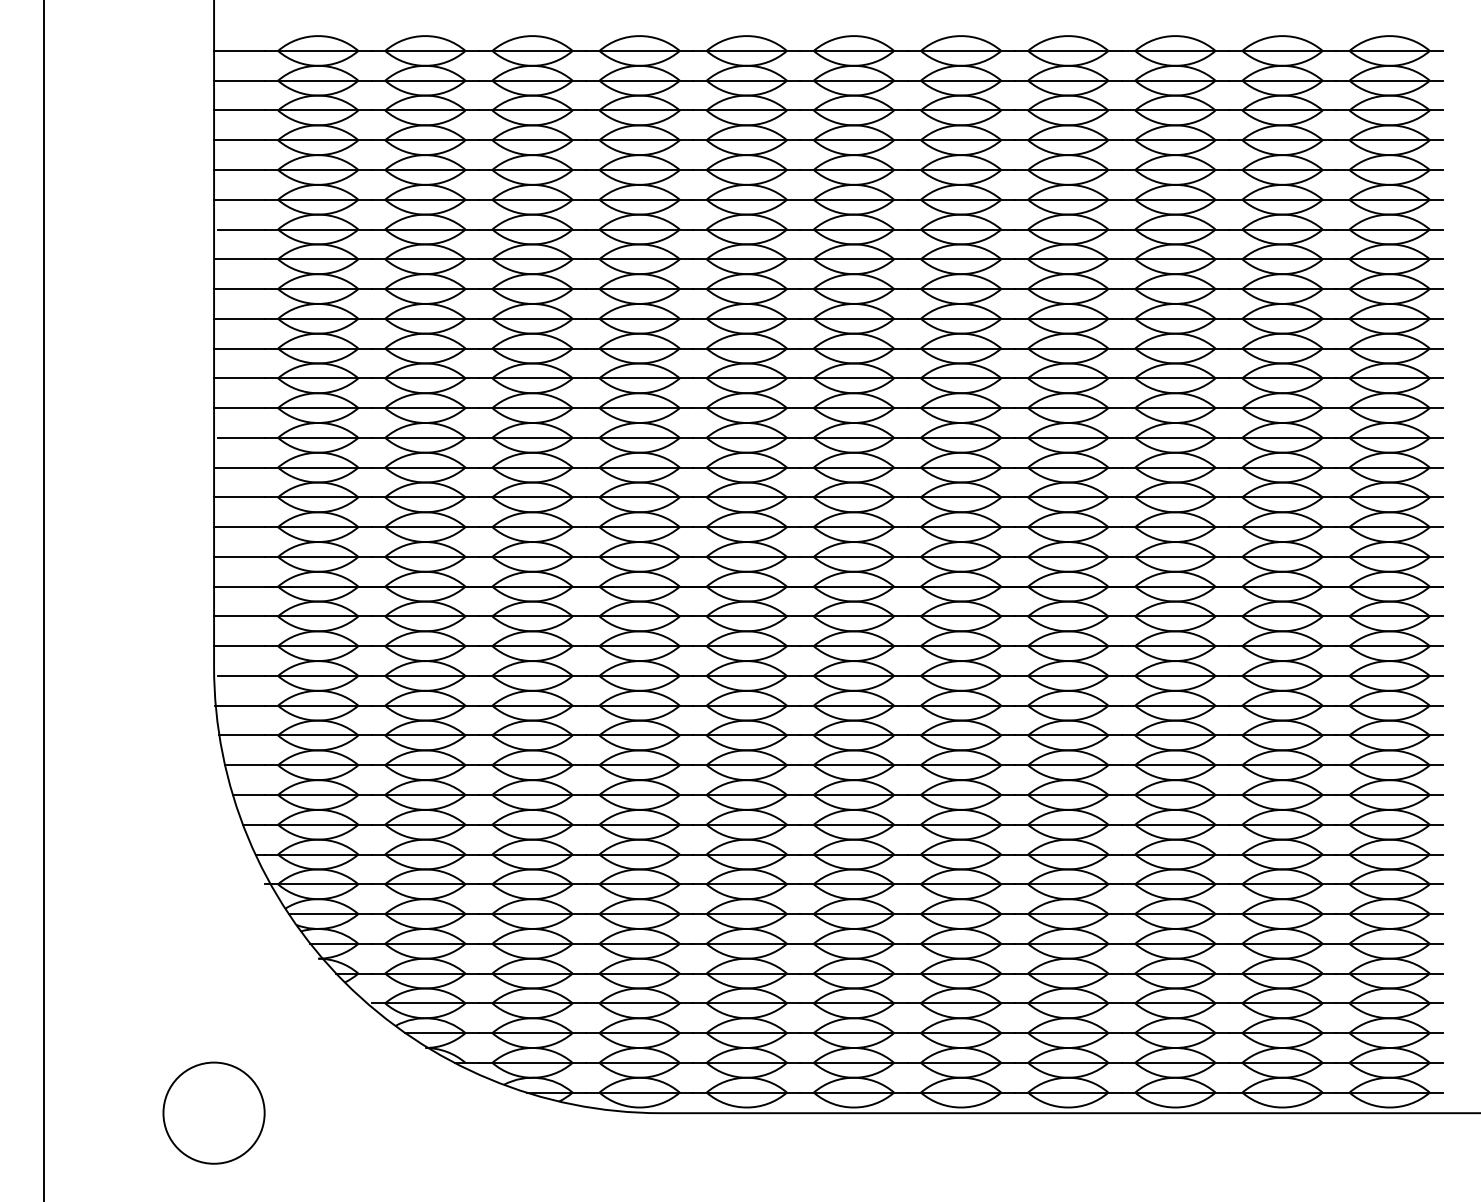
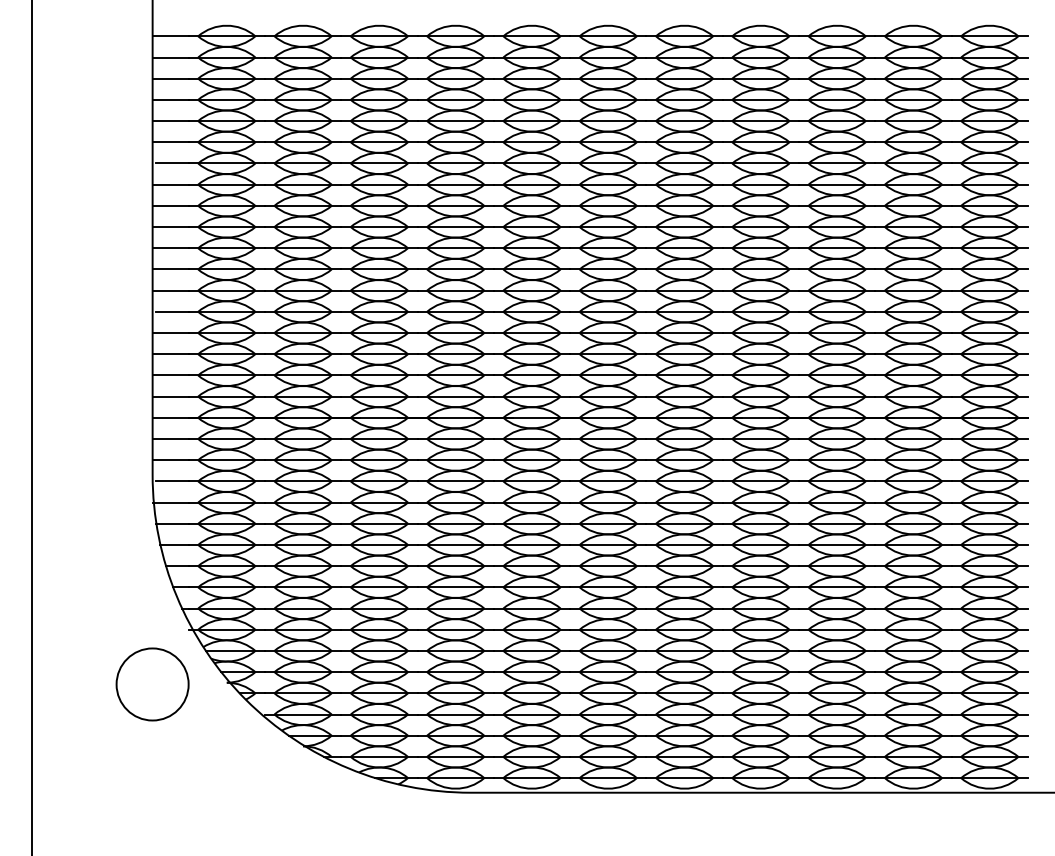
circle: (213, 1112) -> (152, 683), moved

